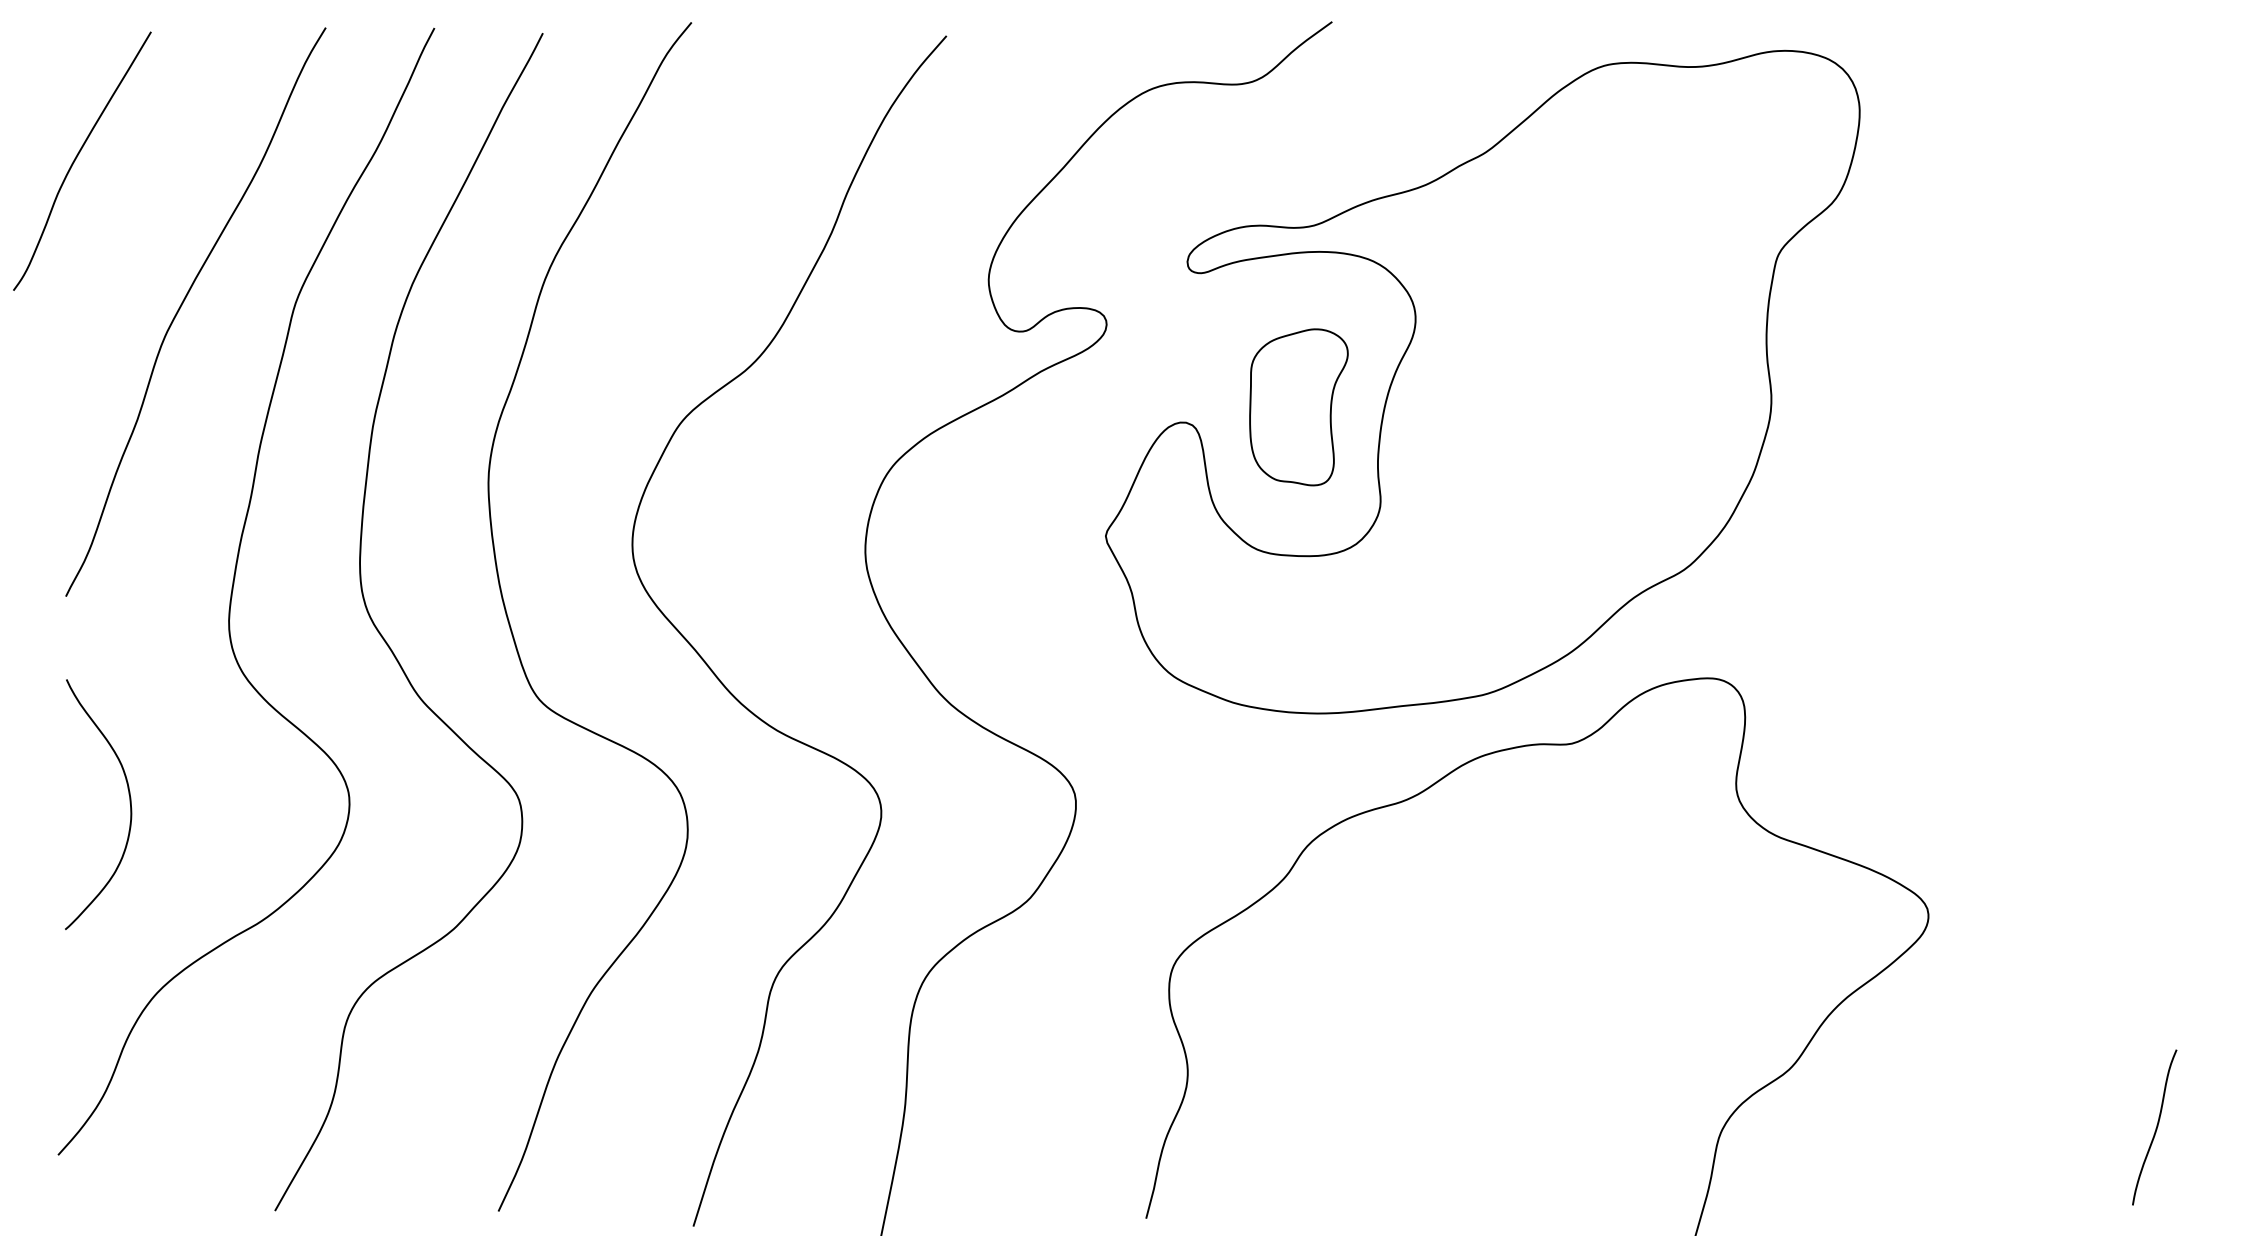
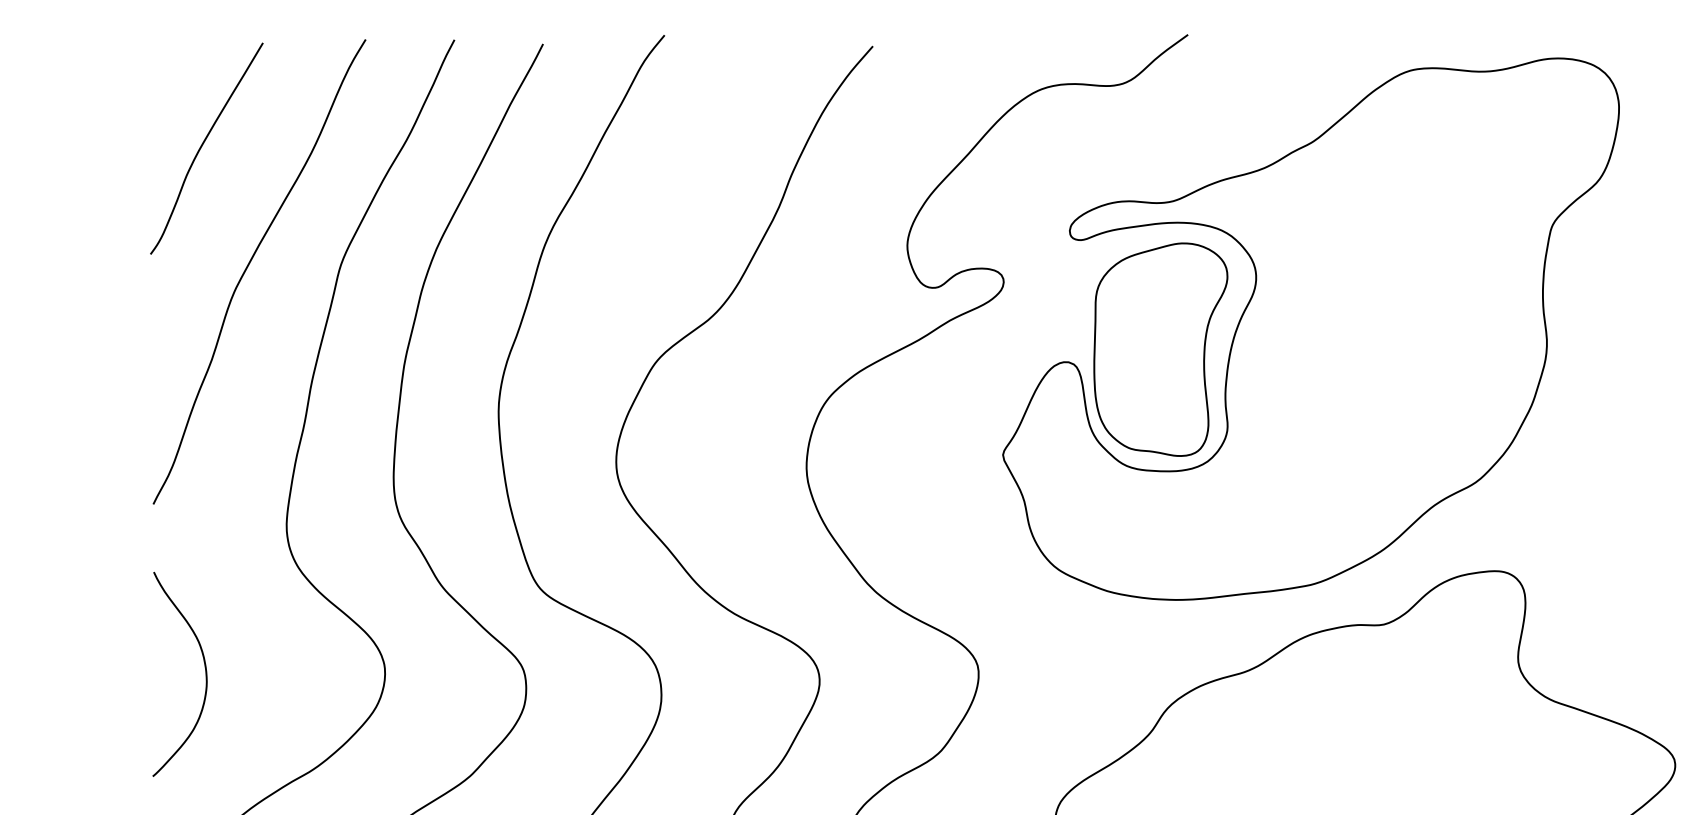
curve: (77, 157) -> (202, 145), moved
part: (1298, 407) -> (1160, 349), size x1.67

